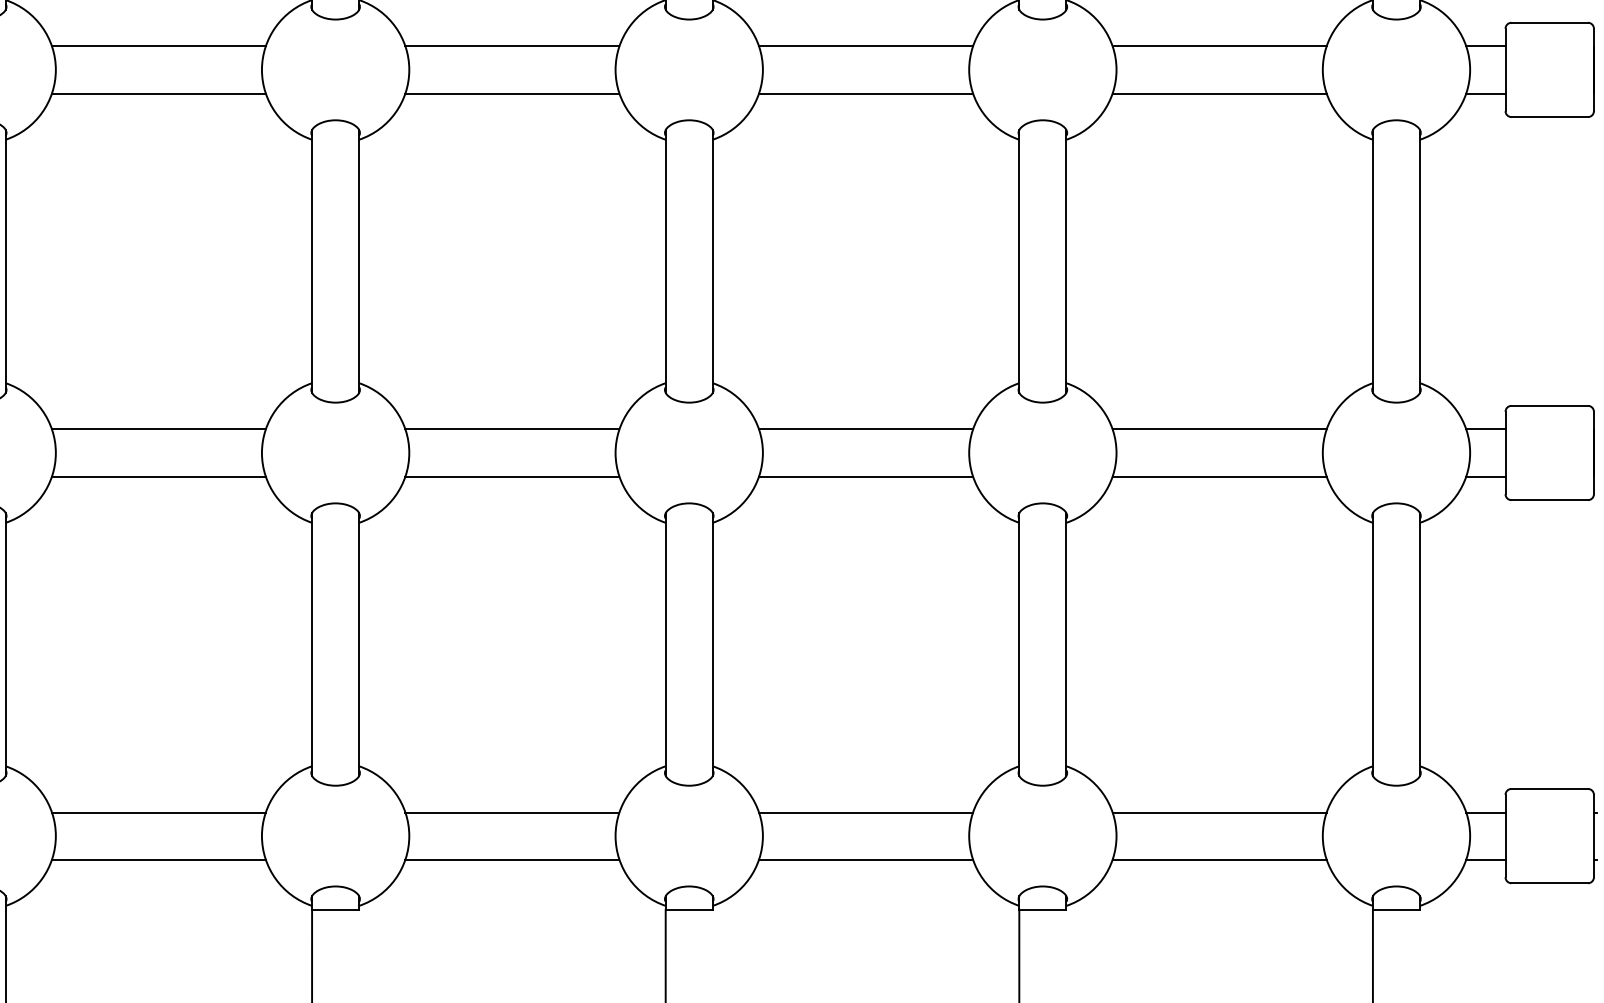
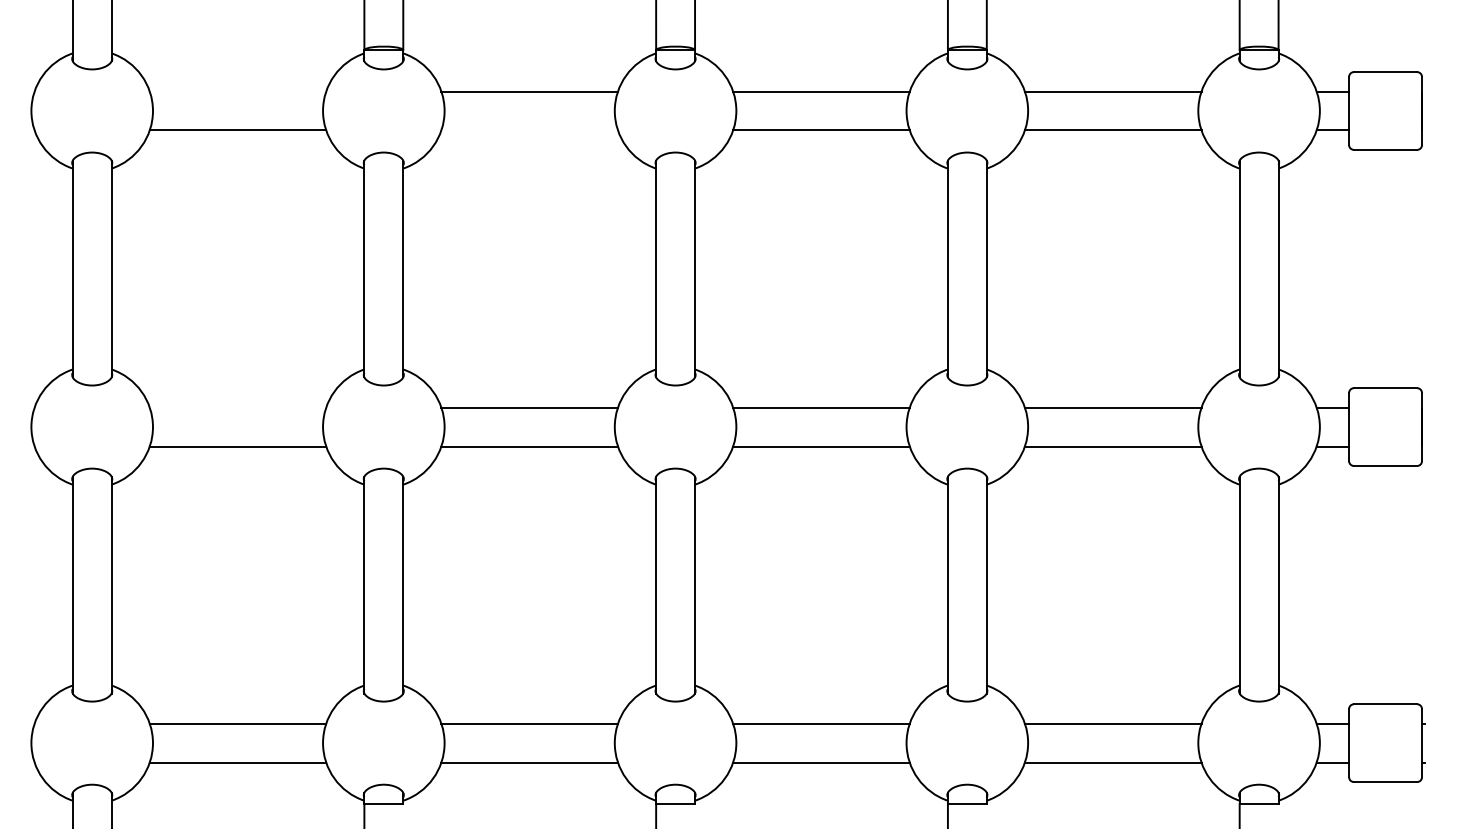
line: (158, 46) -> (237, 91), removed
line: (512, 93) -> (529, 130), removed
line: (158, 429) -> (237, 407), removed

